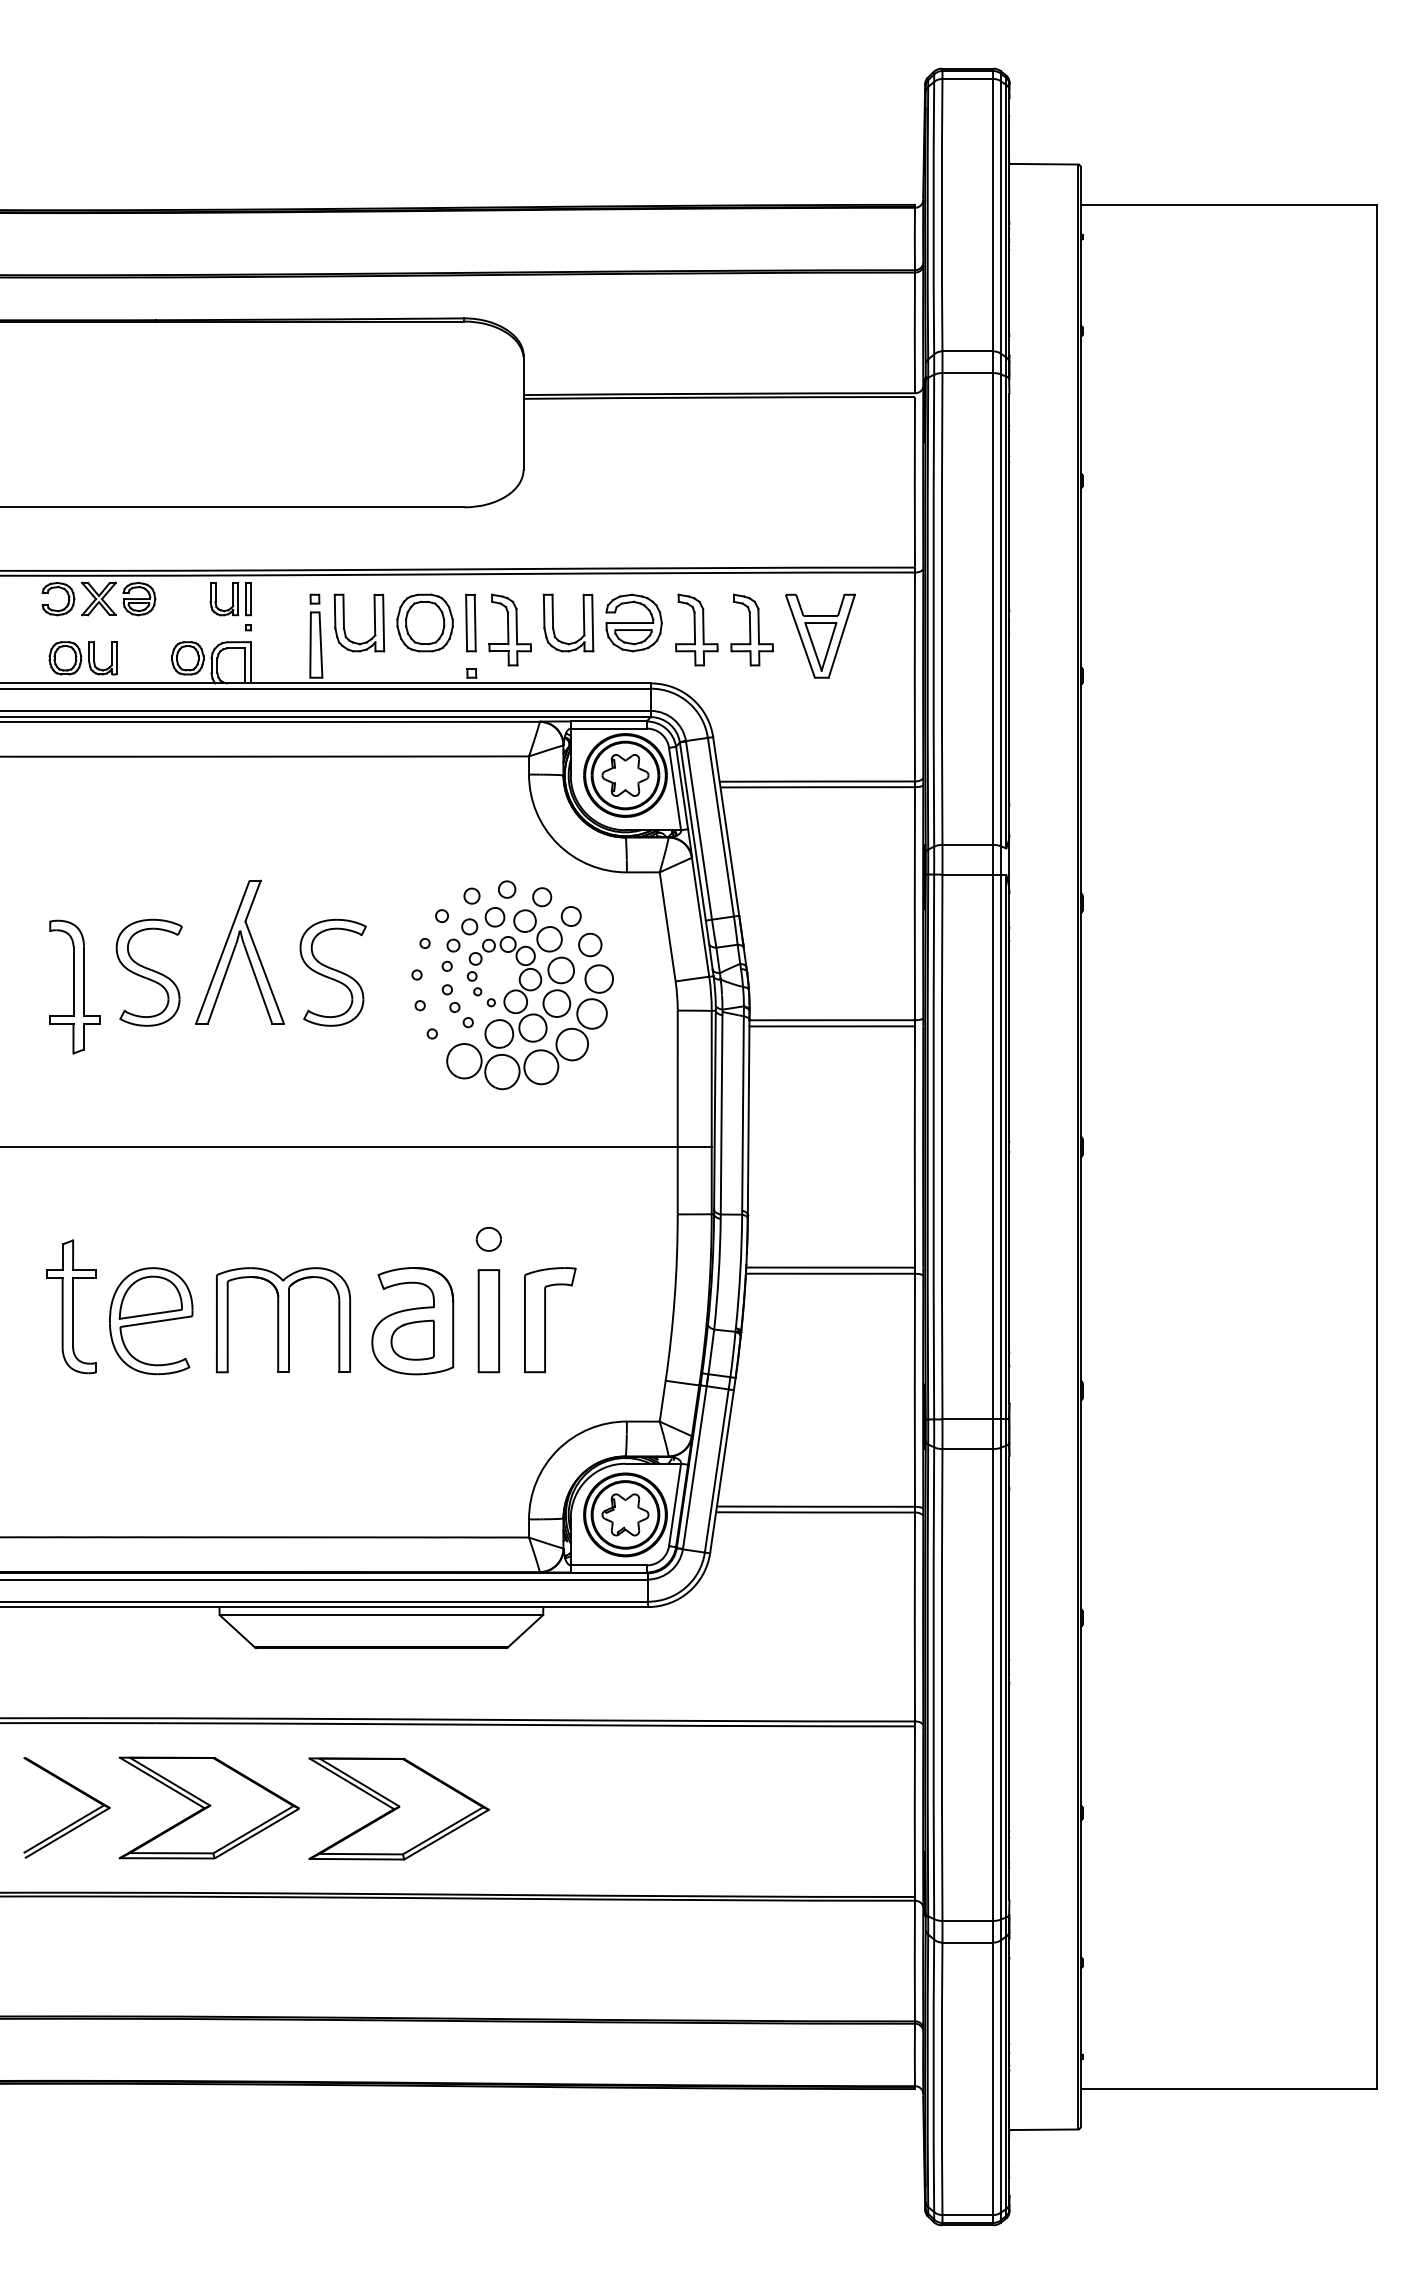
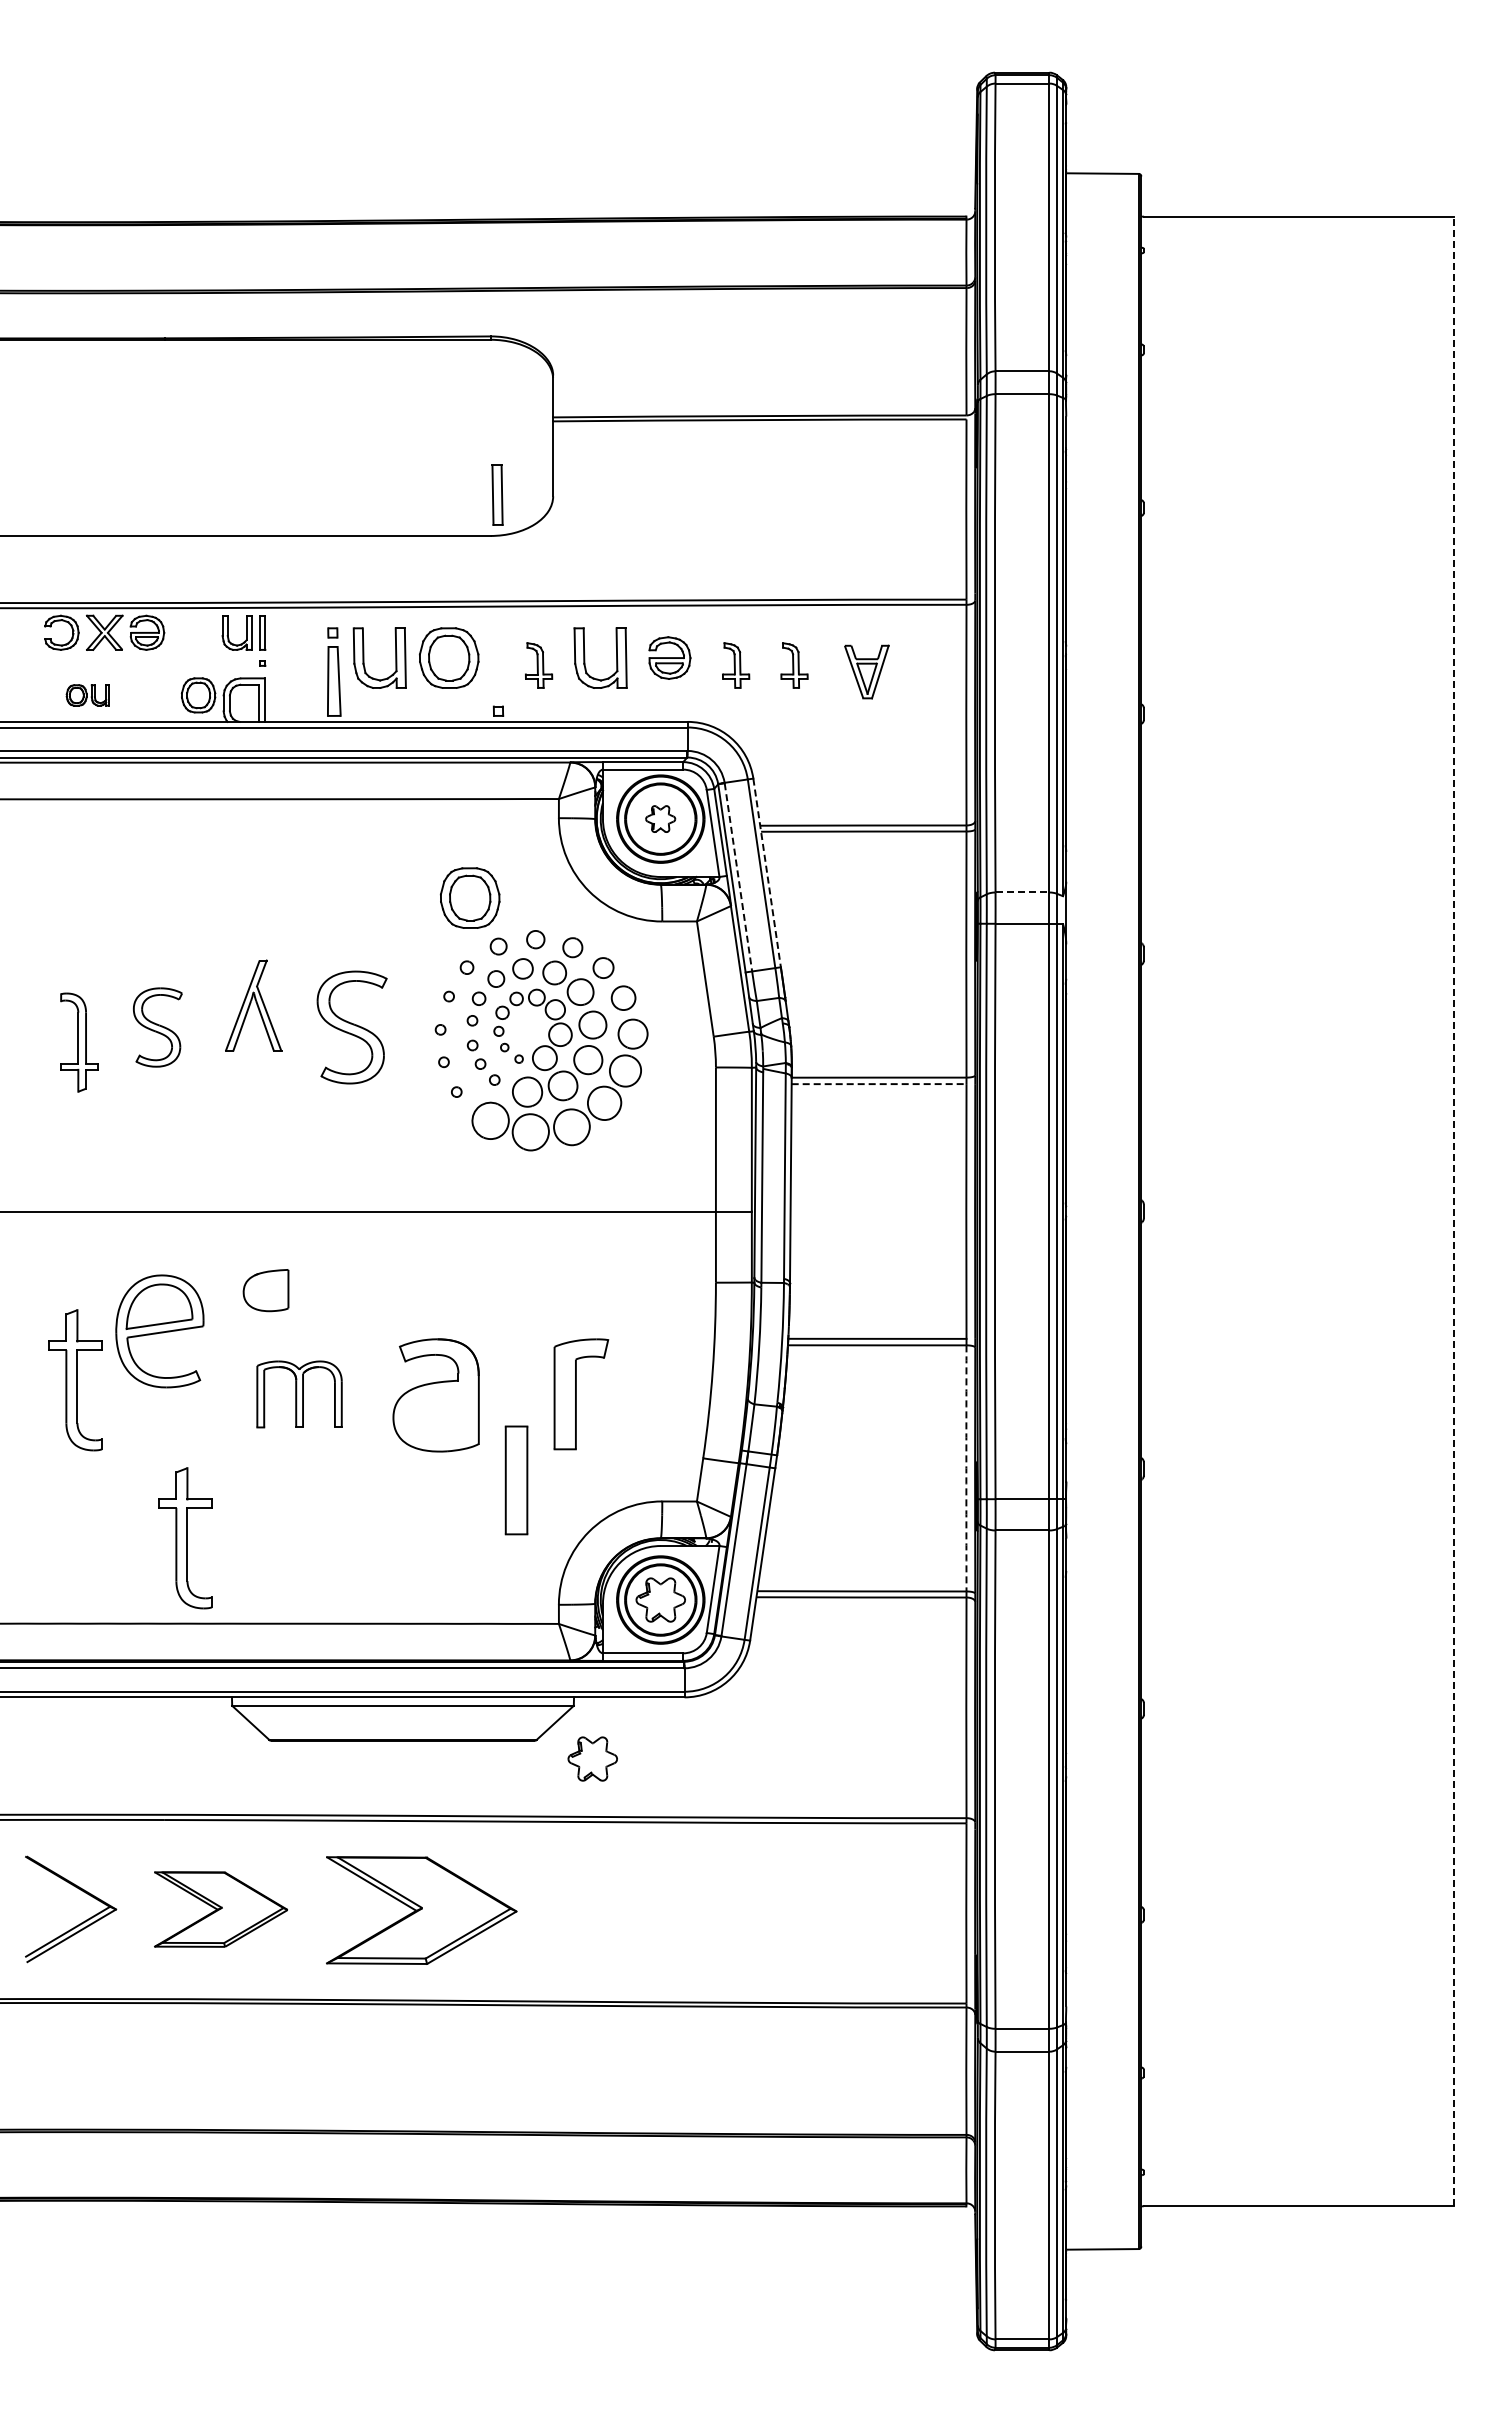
part: (470, 622) -> (497, 494), moved
part: (633, 622) -> (669, 657), size x0.7
part: (509, 629) -> (538, 665), size x0.6
part: (696, 629) -> (735, 665), size x0.6
part: (752, 629) -> (794, 665), size x0.6
part: (820, 635) -> (866, 671), size x0.6
part: (82, 658) -> (87, 695), size x0.6
part: (625, 774) -> (660, 818), size x0.6
line: (726, 826) -> (767, 873), solid -> dashed
line: (699, 830) -> (738, 877), solid -> dashed
line: (968, 844) -> (1022, 892), solid -> dashed
part: (445, 849) -> (470, 897), added
part: (239, 951) -> (253, 1005), size x0.6
part: (148, 972) -> (157, 1027), size x0.7
part: (75, 986) -> (79, 1042), size x0.7
line: (832, 1026) -> (879, 1084), solid -> dashed
line: (1377, 1147) -> (1454, 1211), solid -> dashed
part: (488, 1239) -> (516, 1309), removed
part: (283, 1320) -> (299, 1394), size x0.6
part: (150, 1321) -> (159, 1331), moved
part: (488, 1321) -> (516, 1480), moved
part: (412, 1340) -> (265, 1290), moved
arc: (914, 1390) -> (966, 1468), solid -> dashed
part: (175, 1456) -> (185, 1538), added
part: (560, 1664) -> (592, 1758), added
part: (208, 1807) -> (220, 1909), size x0.7

